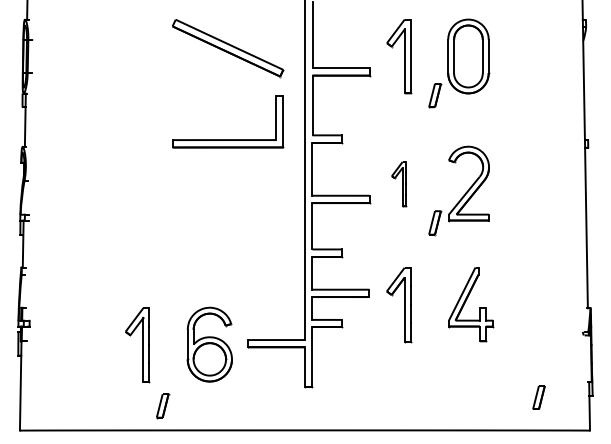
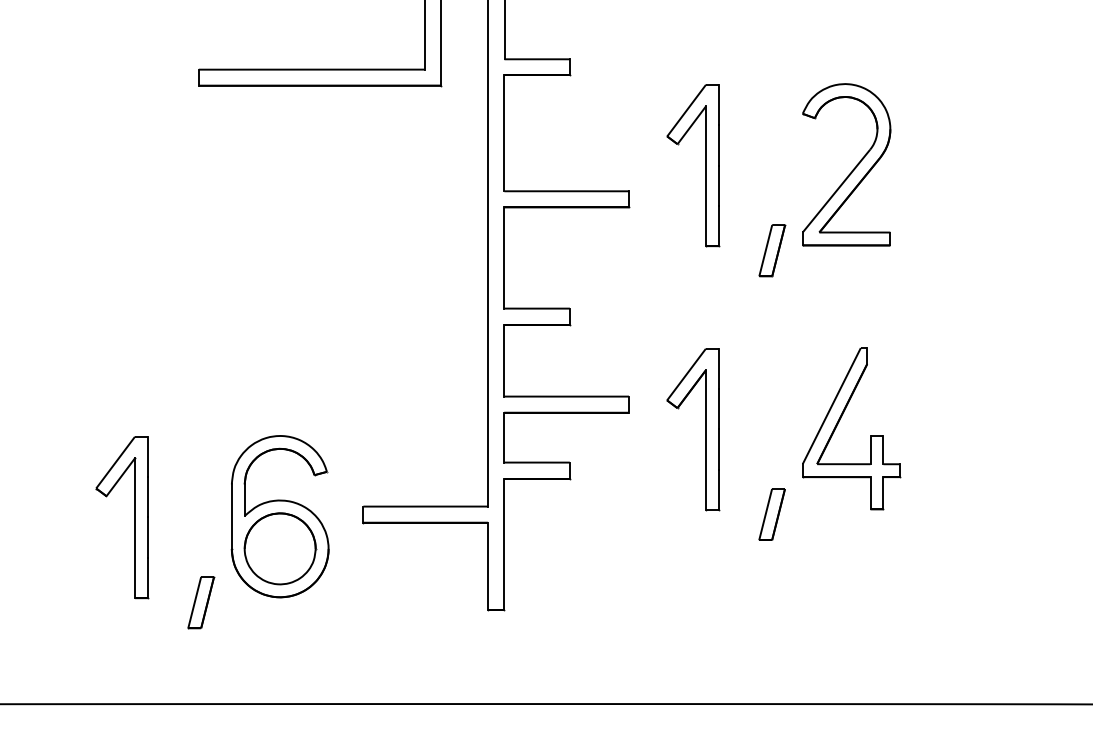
part: (399, 184) -> (694, 166), size x1.67
part: (538, 397) -> (771, 514), moved
part: (163, 406) -> (202, 603), moved

